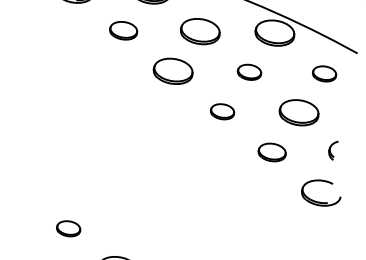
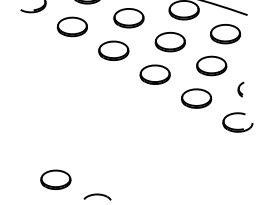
part: (122, 29) -> (71, 26), size x1.43
part: (248, 72) -> (169, 42), size x1.67
part: (324, 74) -> (225, 34), size x1.67
part: (221, 111) -> (154, 74), size x1.67
part: (271, 152) -> (196, 98), size x1.43
part: (68, 228) -> (55, 179), size x1.67

